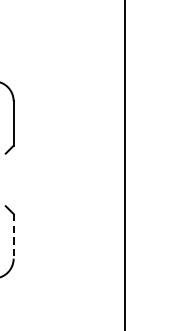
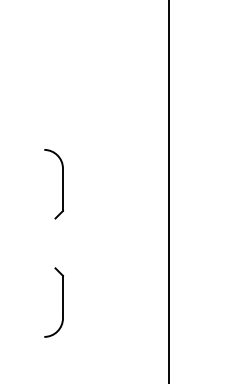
line: (14, 236) -> (63, 297), dashed -> solid

